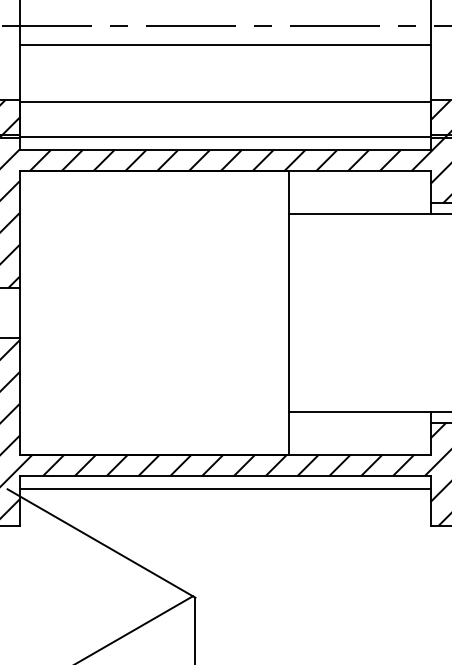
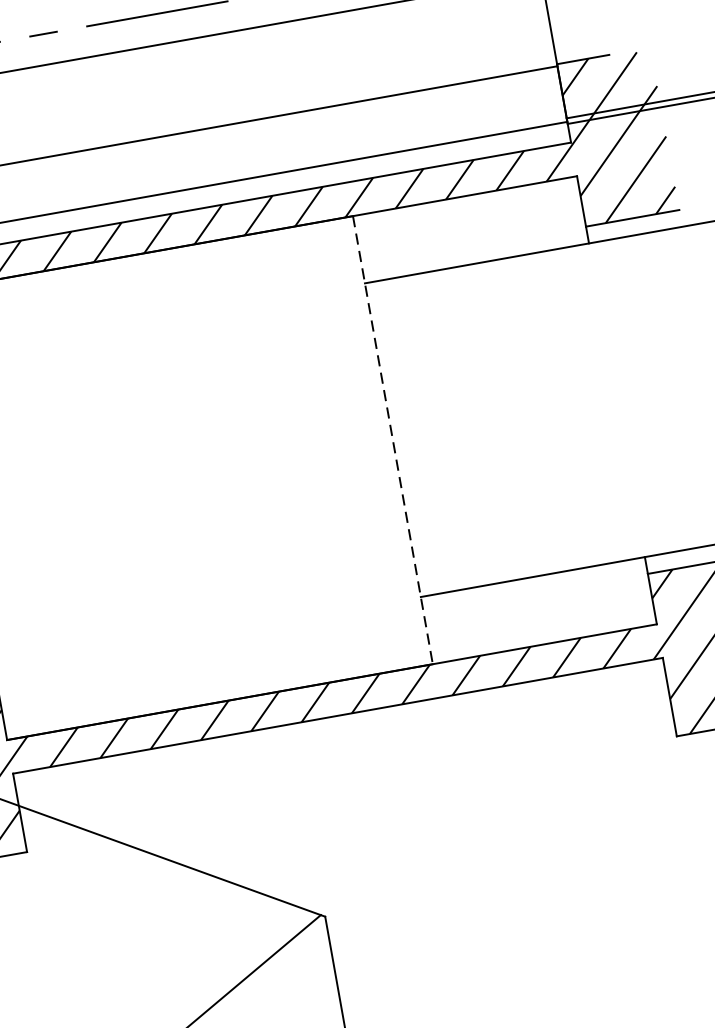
line: (288, 312) -> (392, 439), solid -> dashed
line: (224, 489) -> (340, 737), removed

